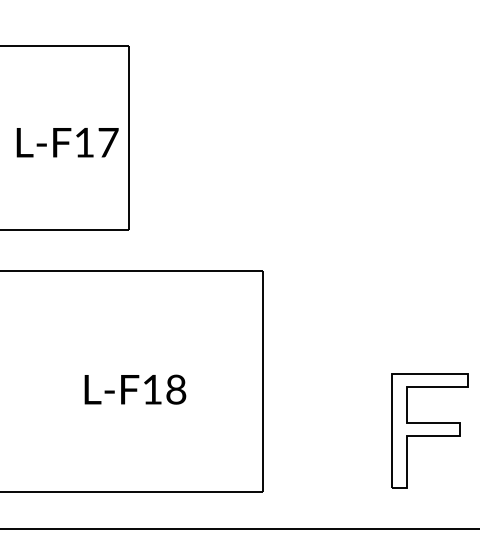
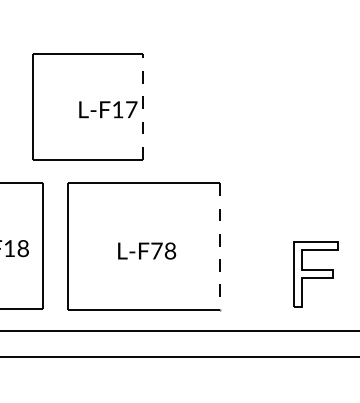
line: (129, 137) -> (143, 106), solid -> dashed
line: (263, 383) -> (220, 247), solid -> dashed
text: (151, 388) -> (156, 250), L-F18 -> L-F78

